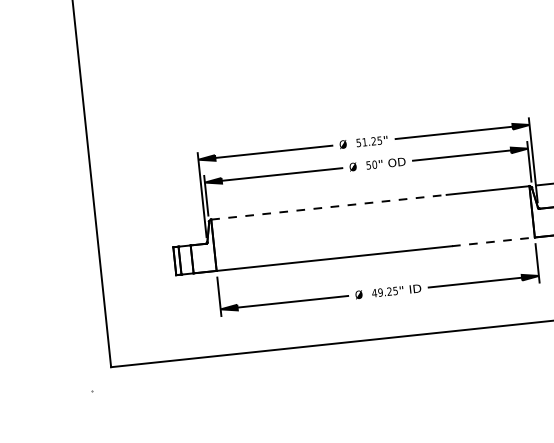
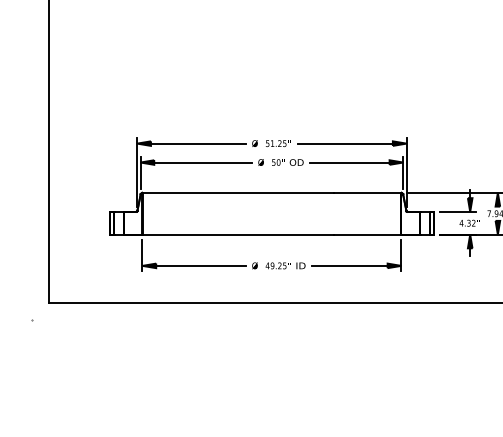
line: (329, 206) -> (238, 192), dashed -> solid
line: (493, 241) -> (367, 234), dashed -> solid

